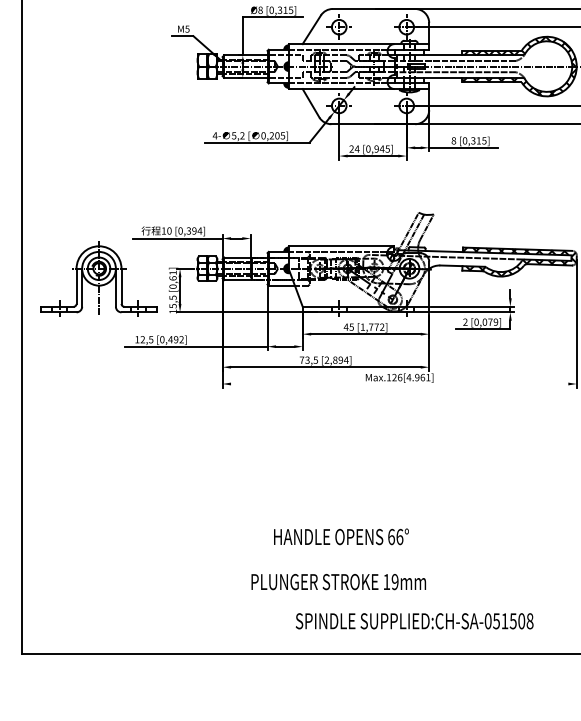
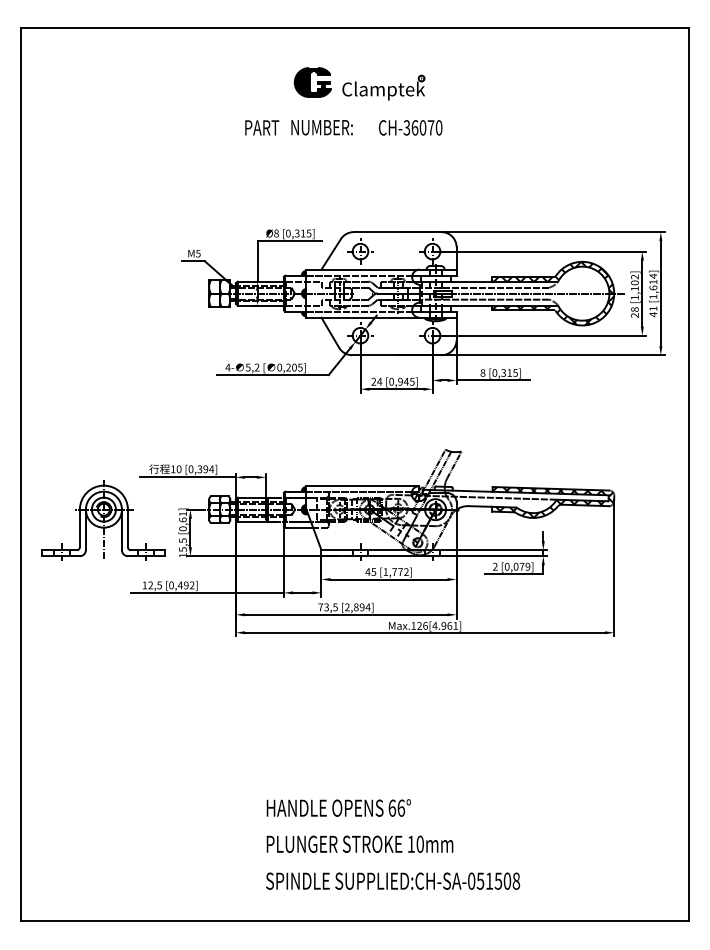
line: (399, 383) -> (424, 632), added
text: (341, 536) -> (338, 807), moved
text: (394, 581) -> (419, 843), 19mm -> 10mm
text: (415, 620) -> (393, 880), moved

